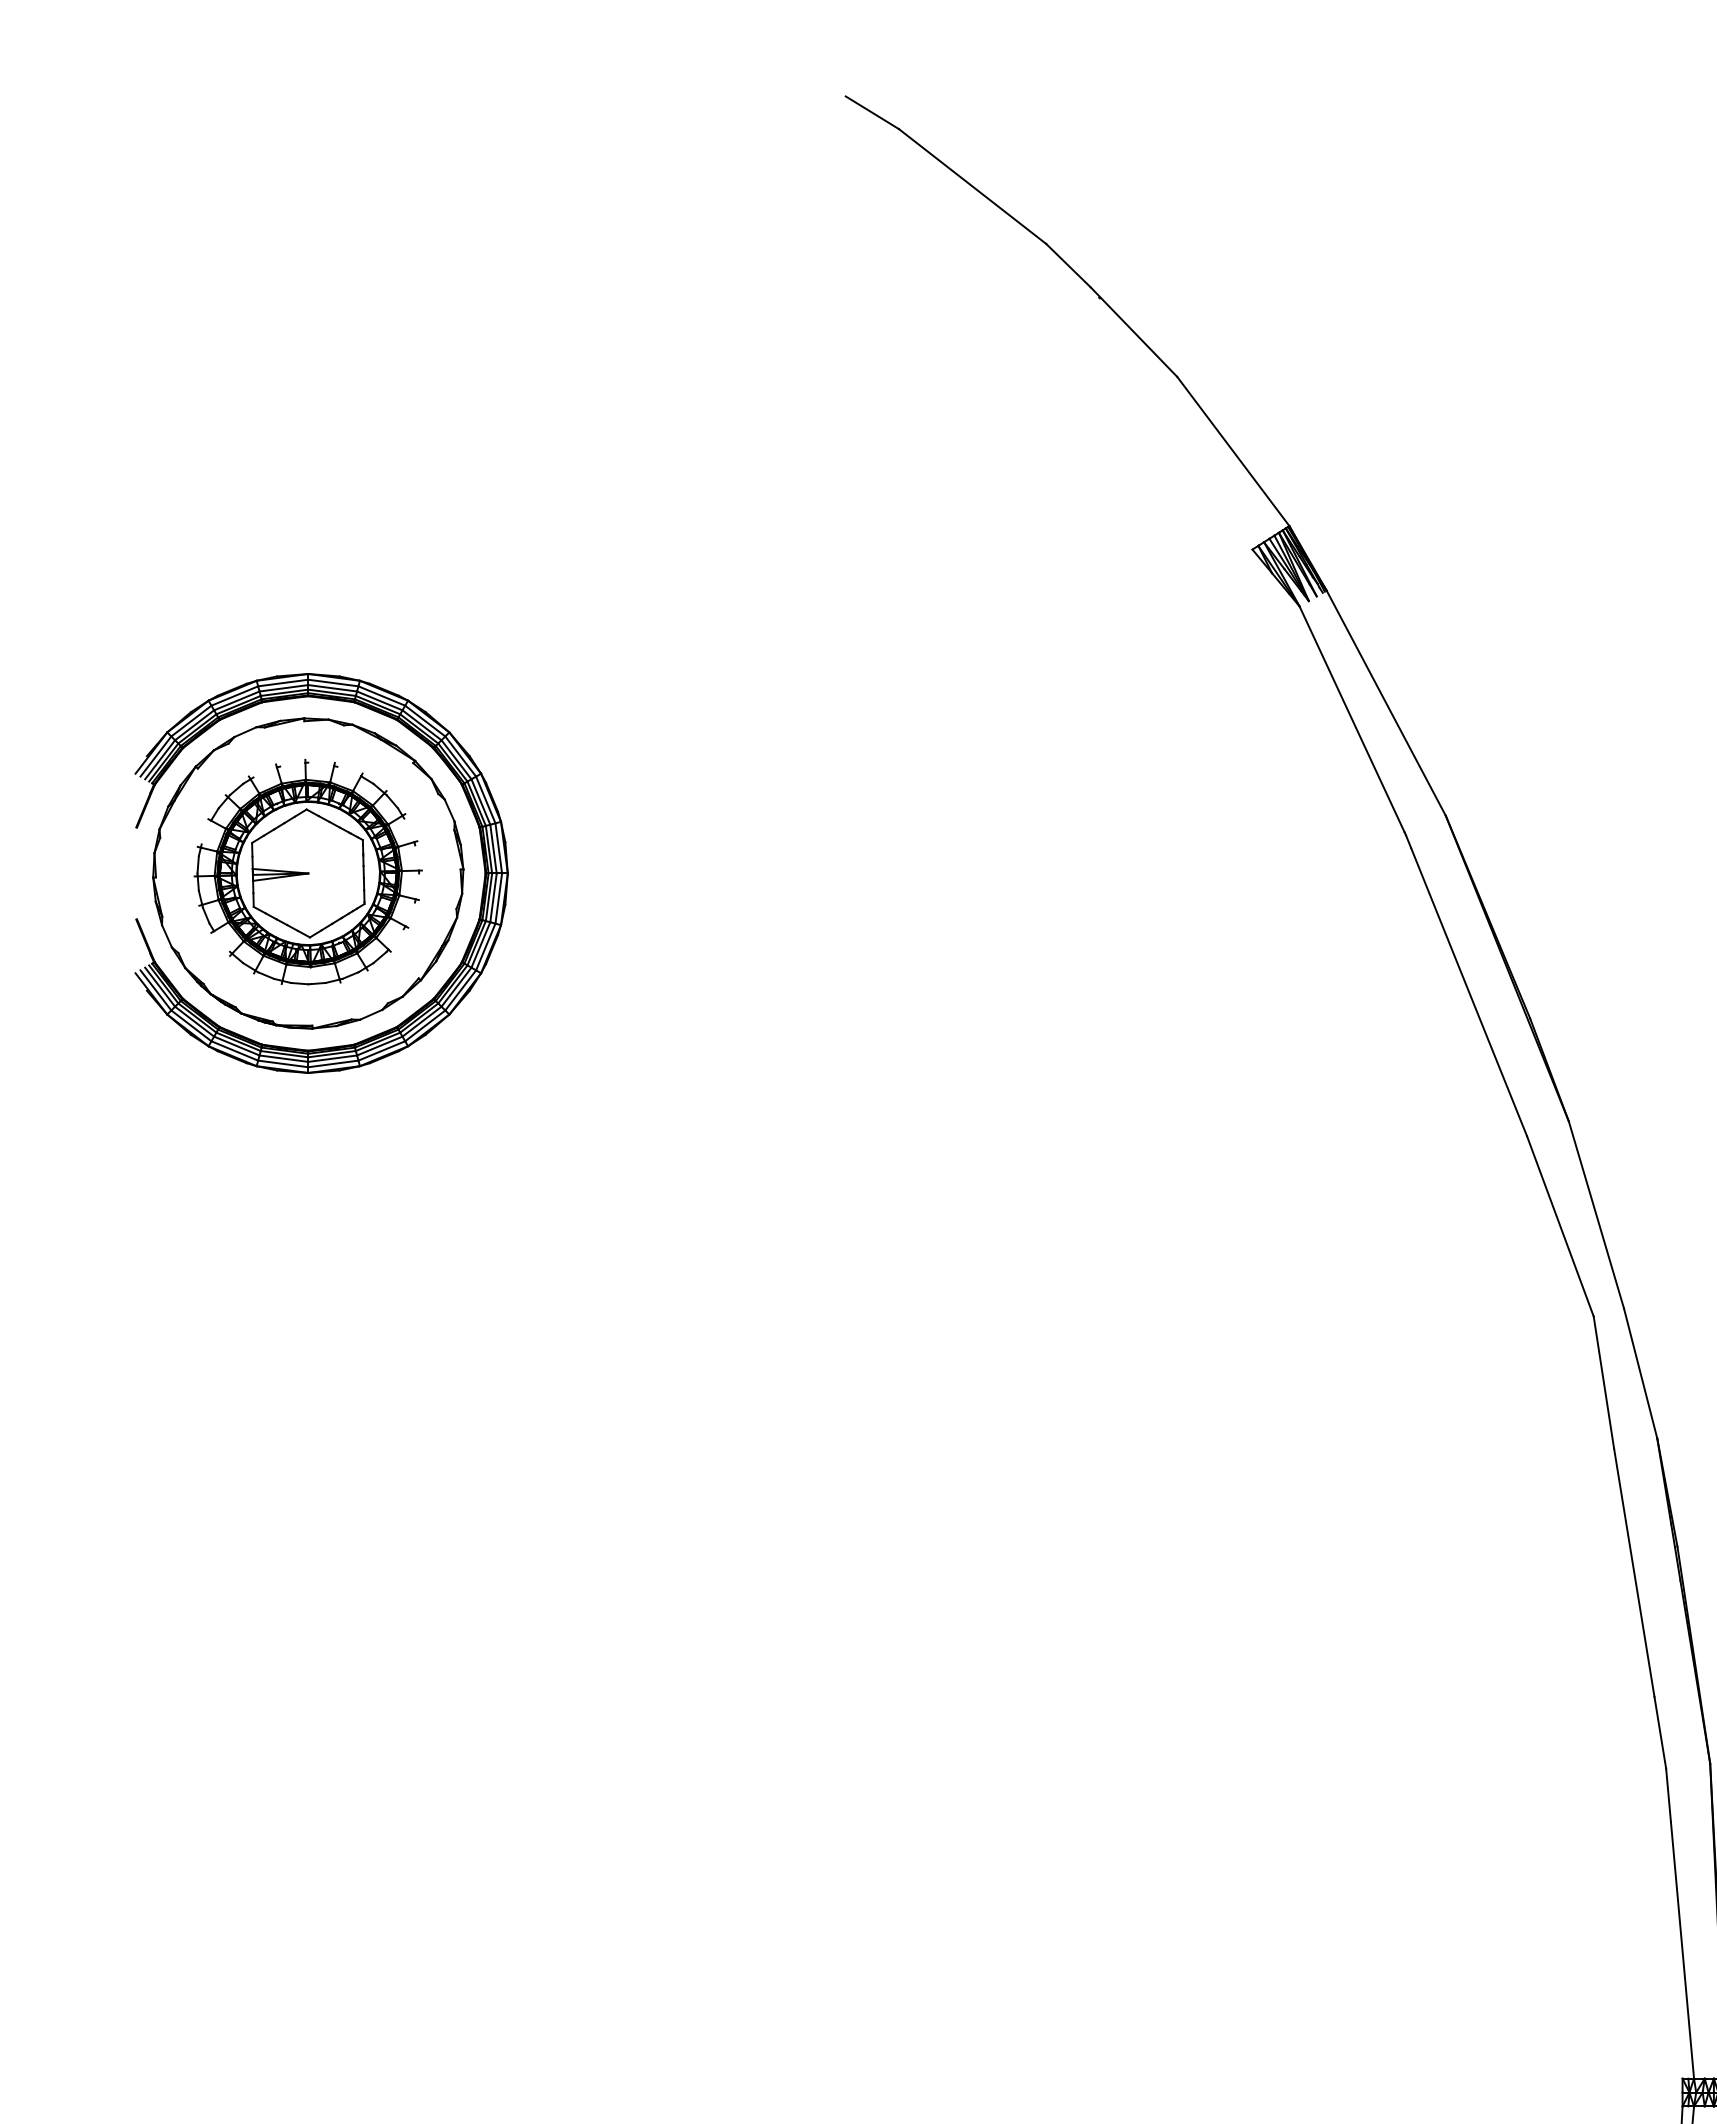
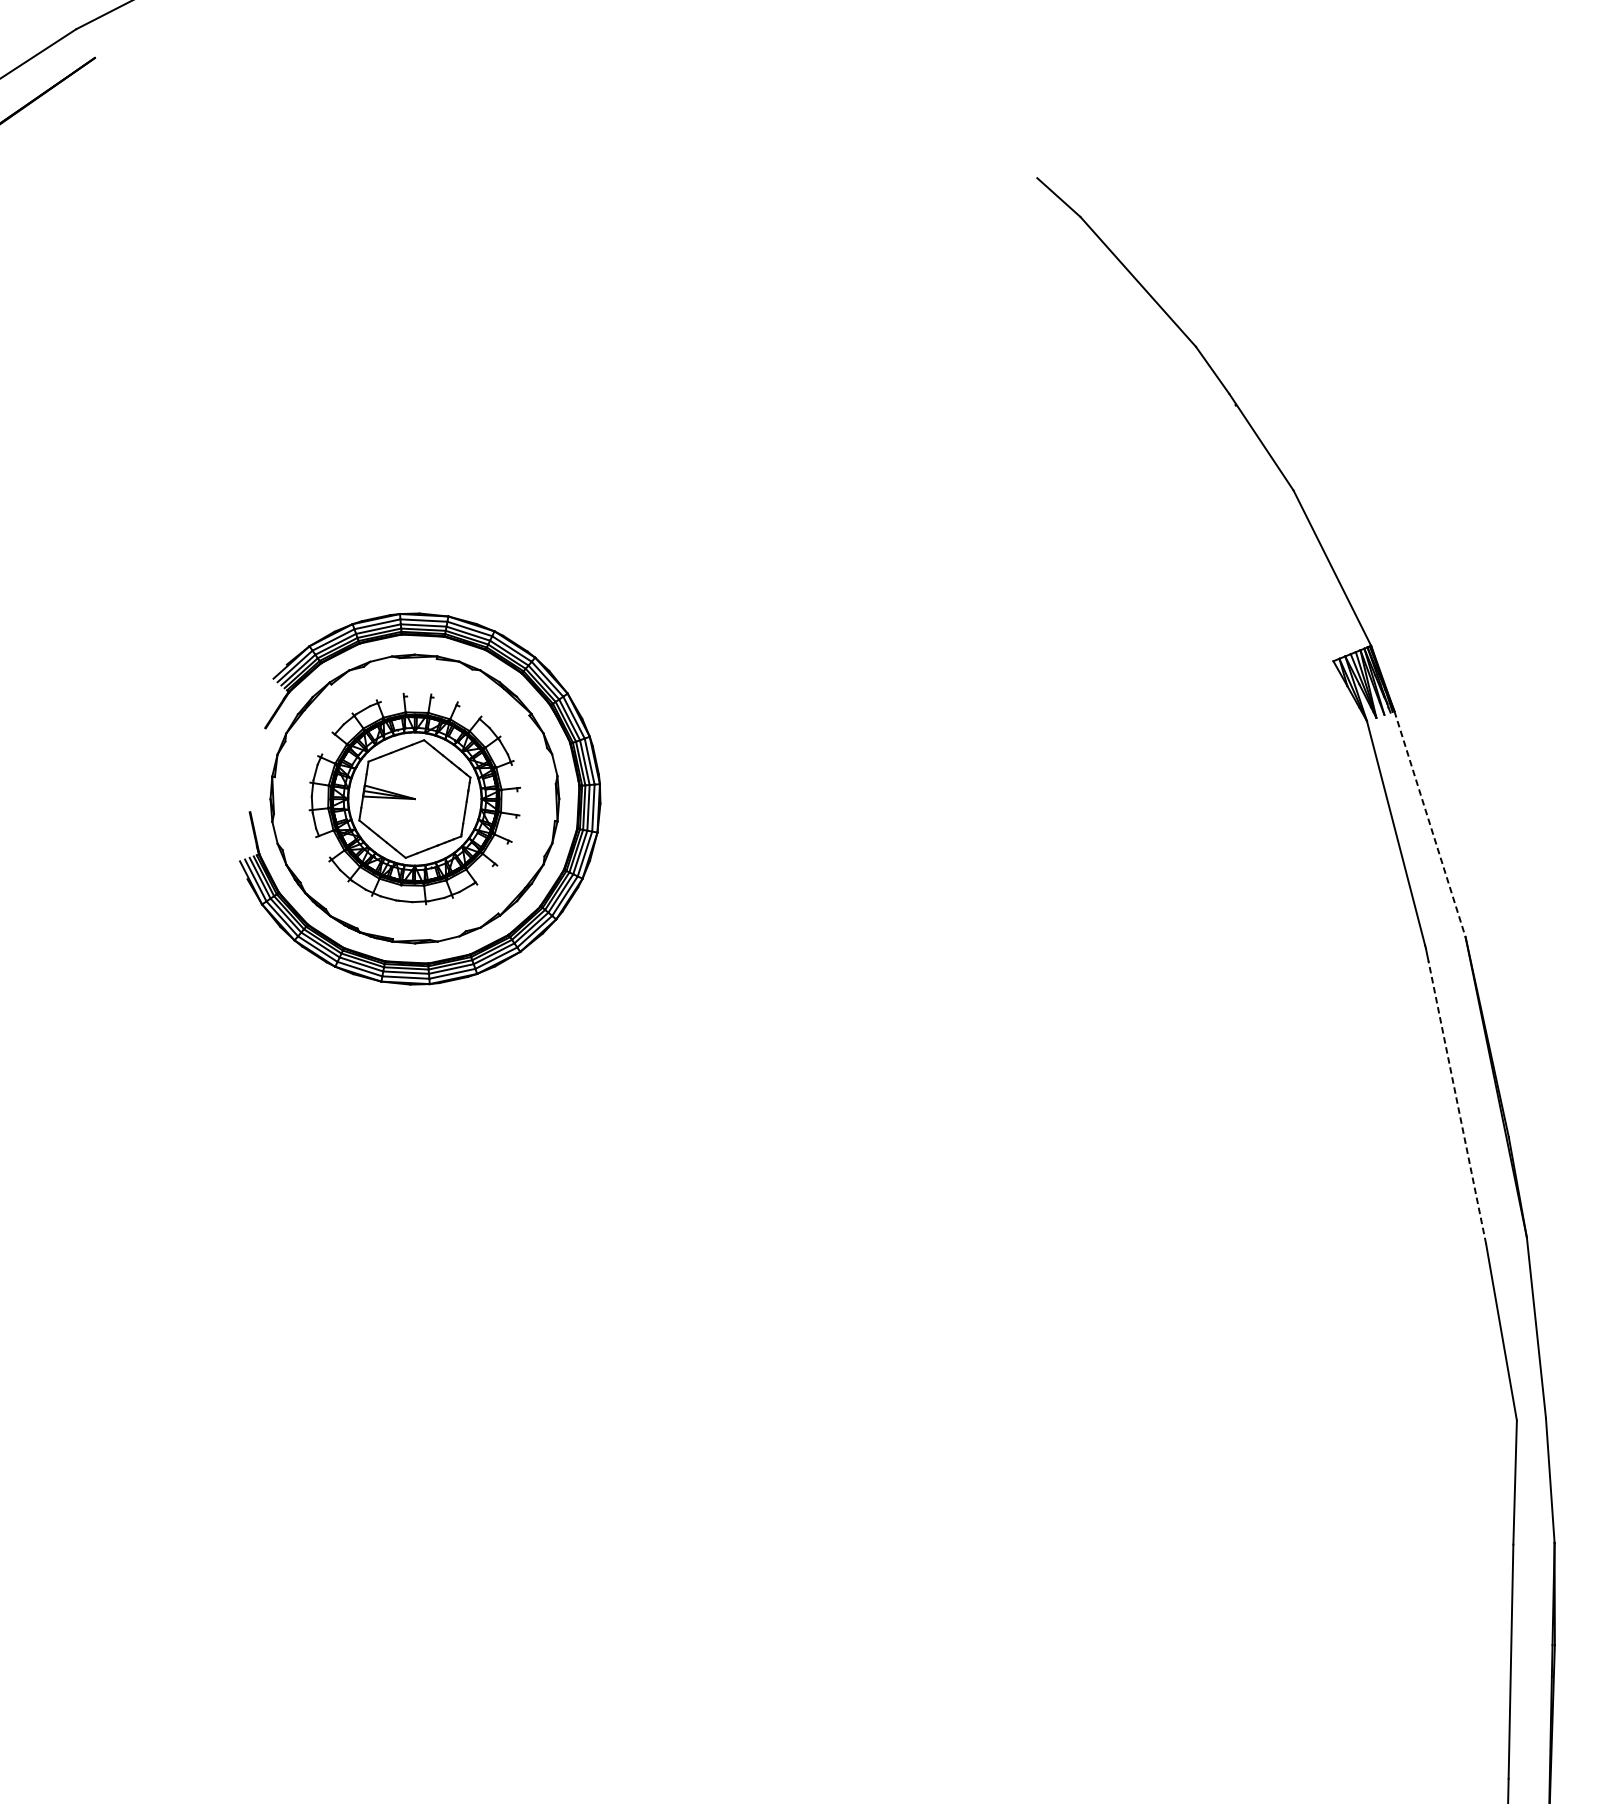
line: (1386, 703) -> (1430, 824), solid -> dashed
line: (1468, 991) -> (1456, 1101), solid -> dashed

